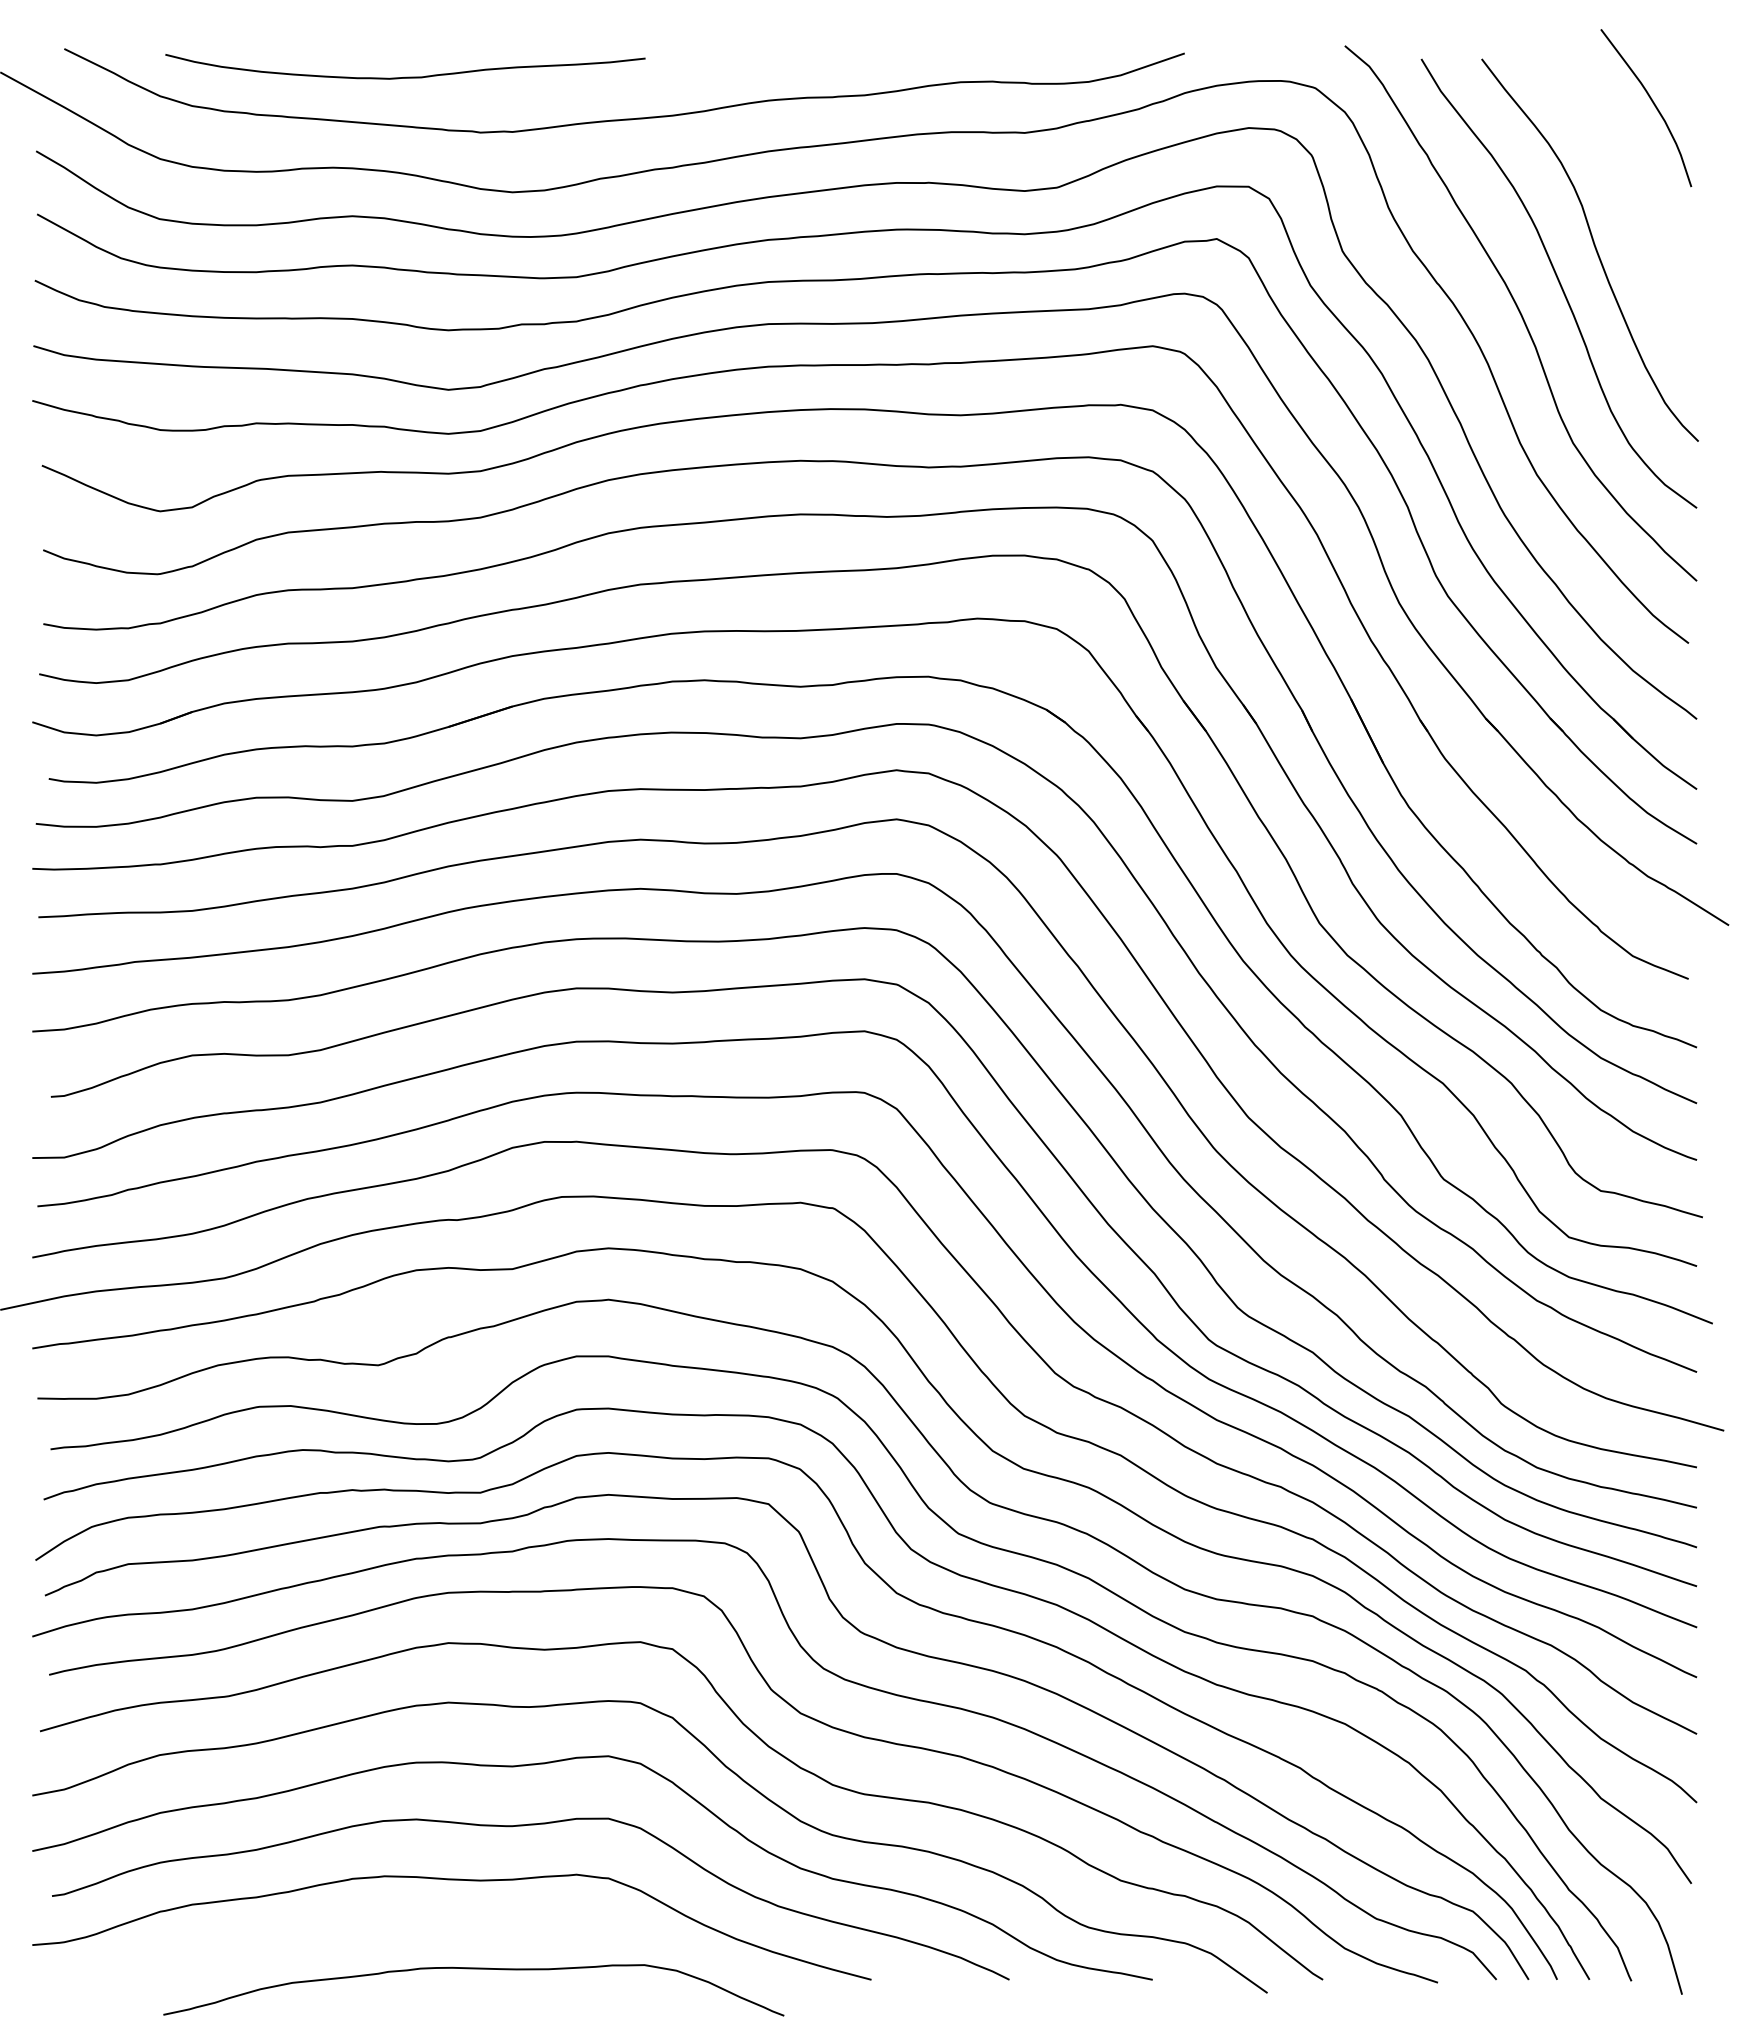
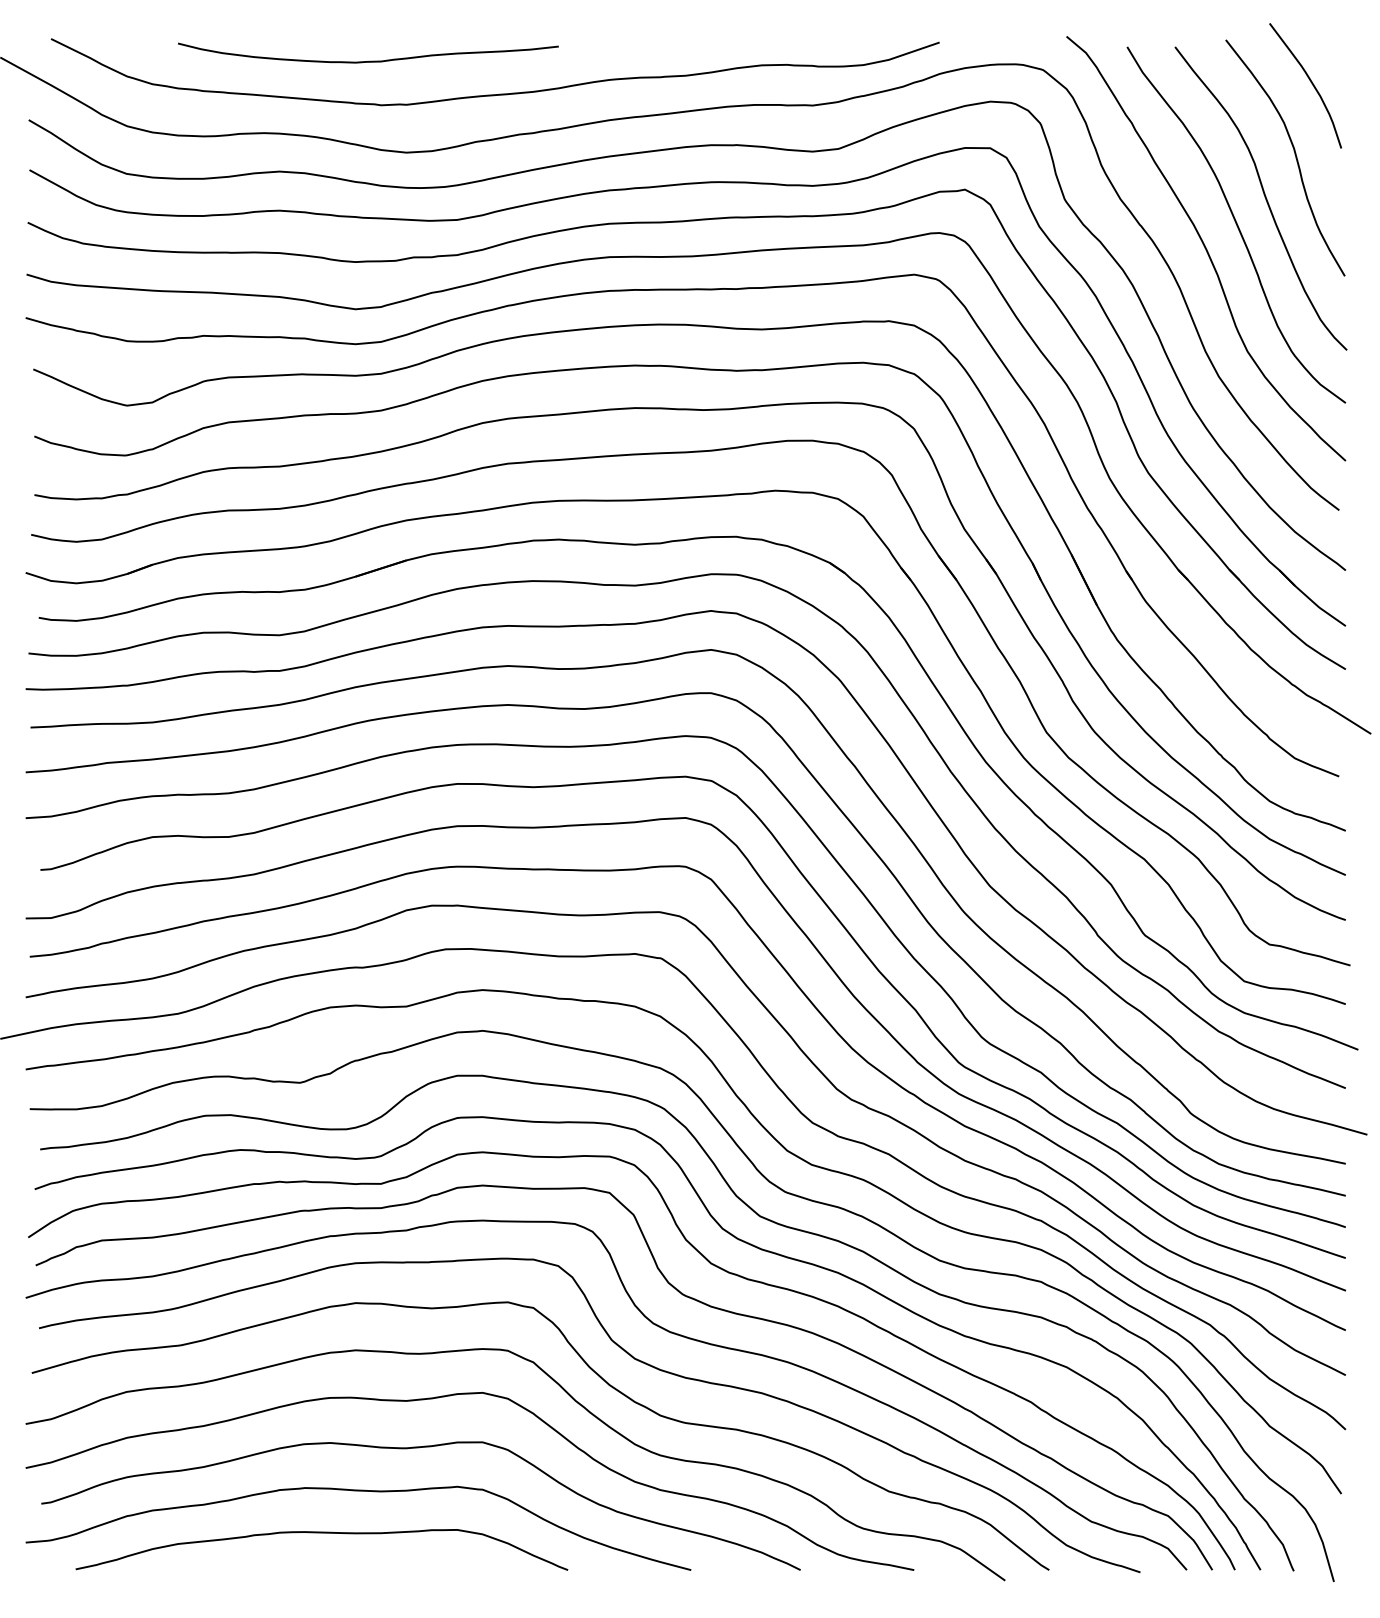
curve: (405, 76) -> (368, 60), moved
curve: (1632, 194) -> (1294, 154), added
curve: (473, 1969) -> (321, 1533), moved

